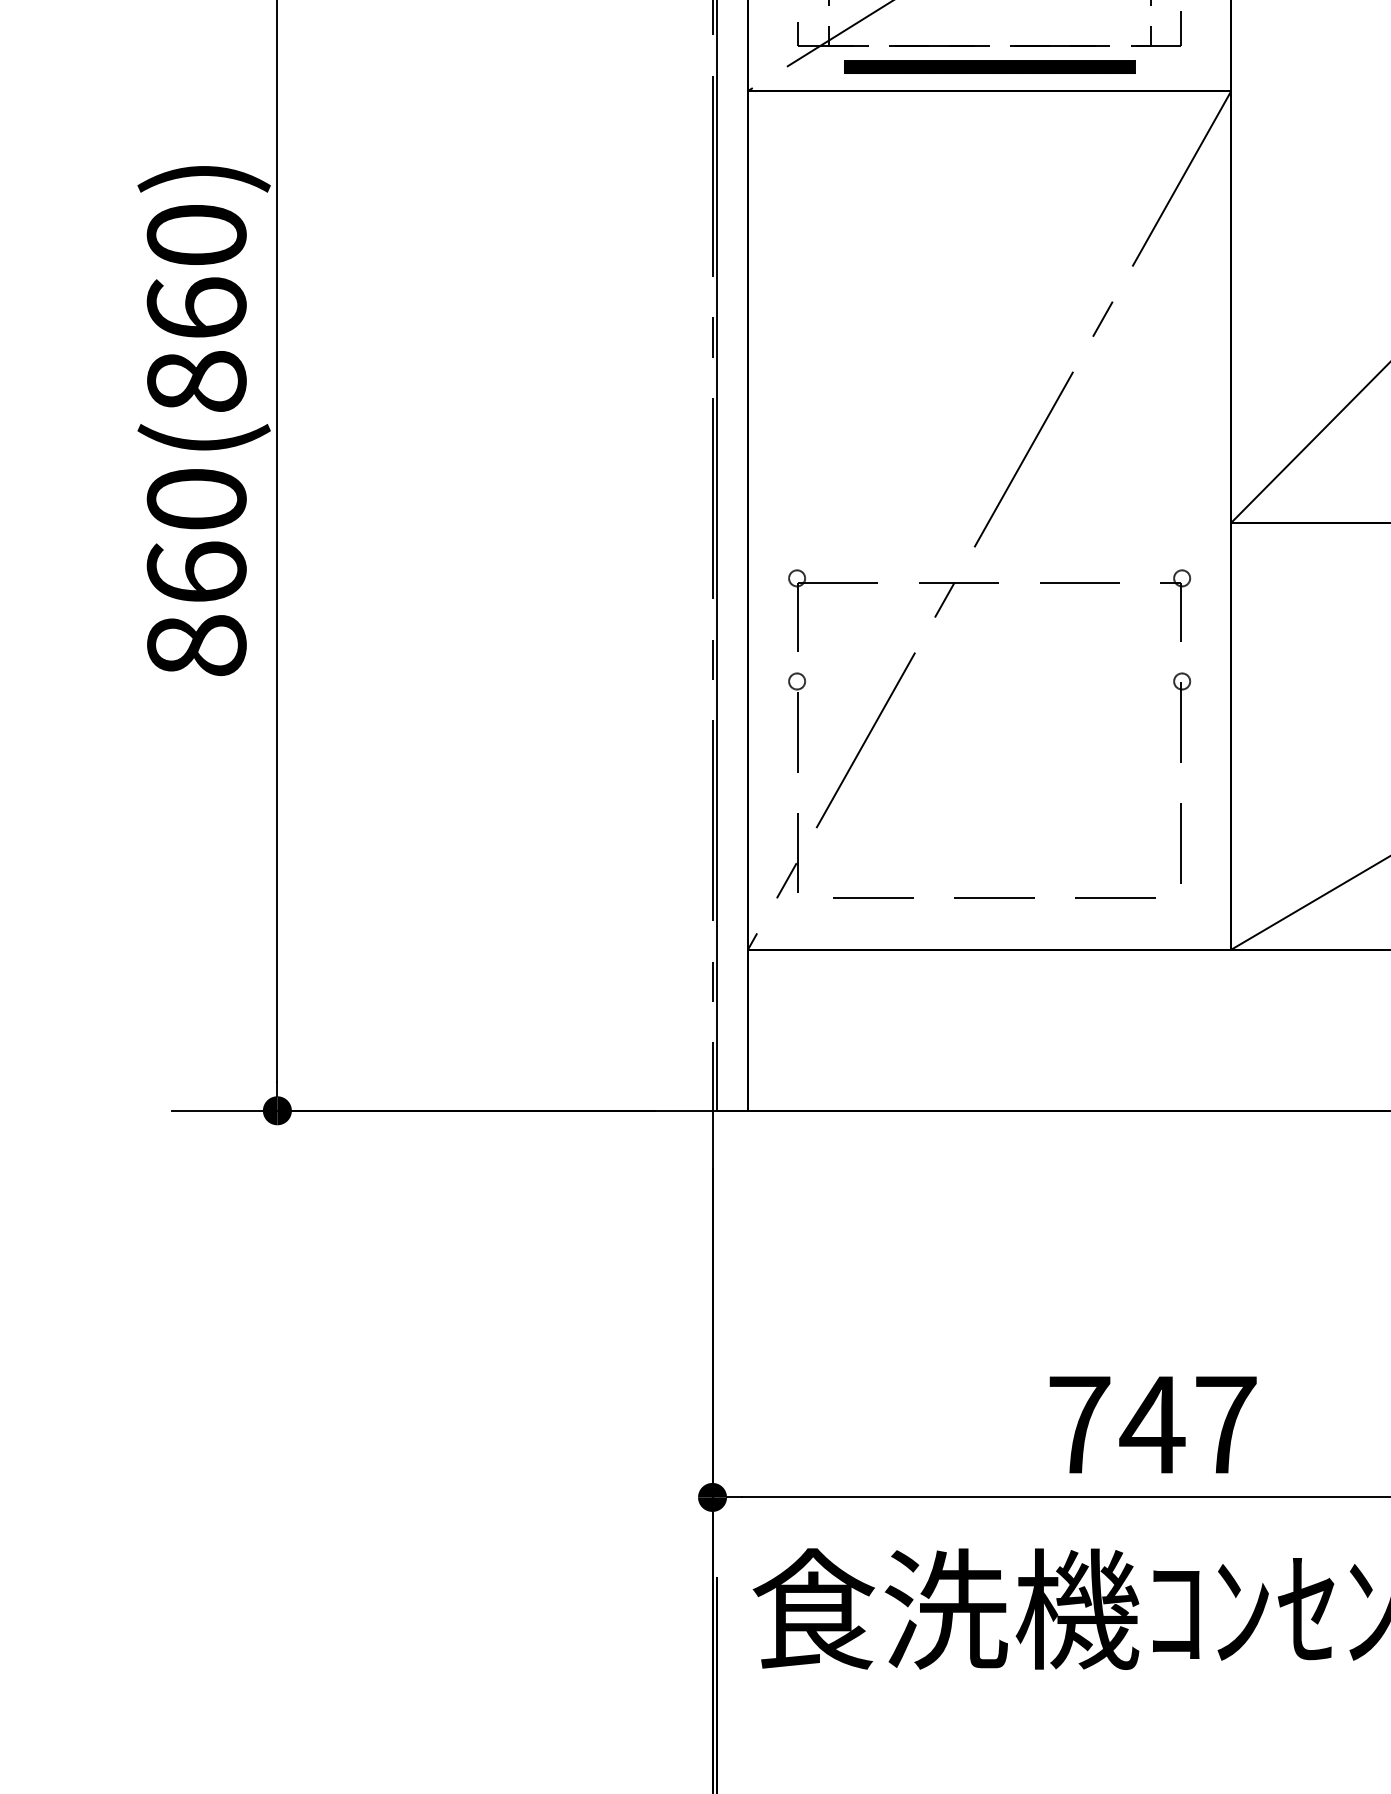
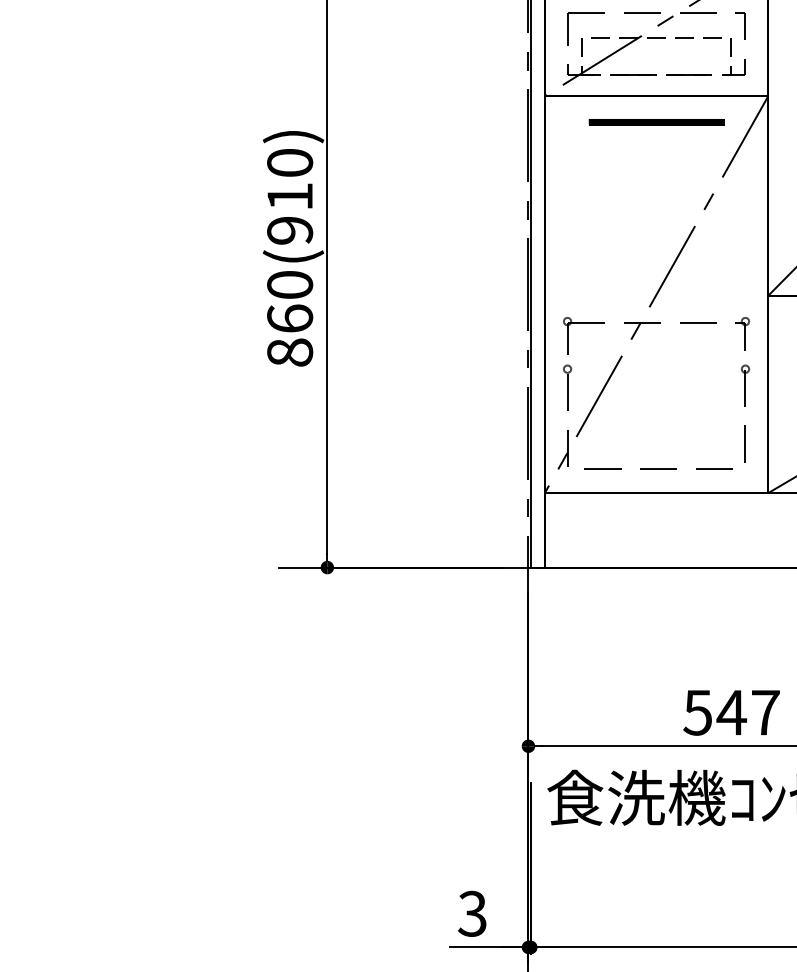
part: (989, 67) -> (656, 122), moved
text: (197, 344) -> (290, 213), 860(860) -> 860(910)
text: (1078, 1424) -> (697, 712), 747 -> 547

